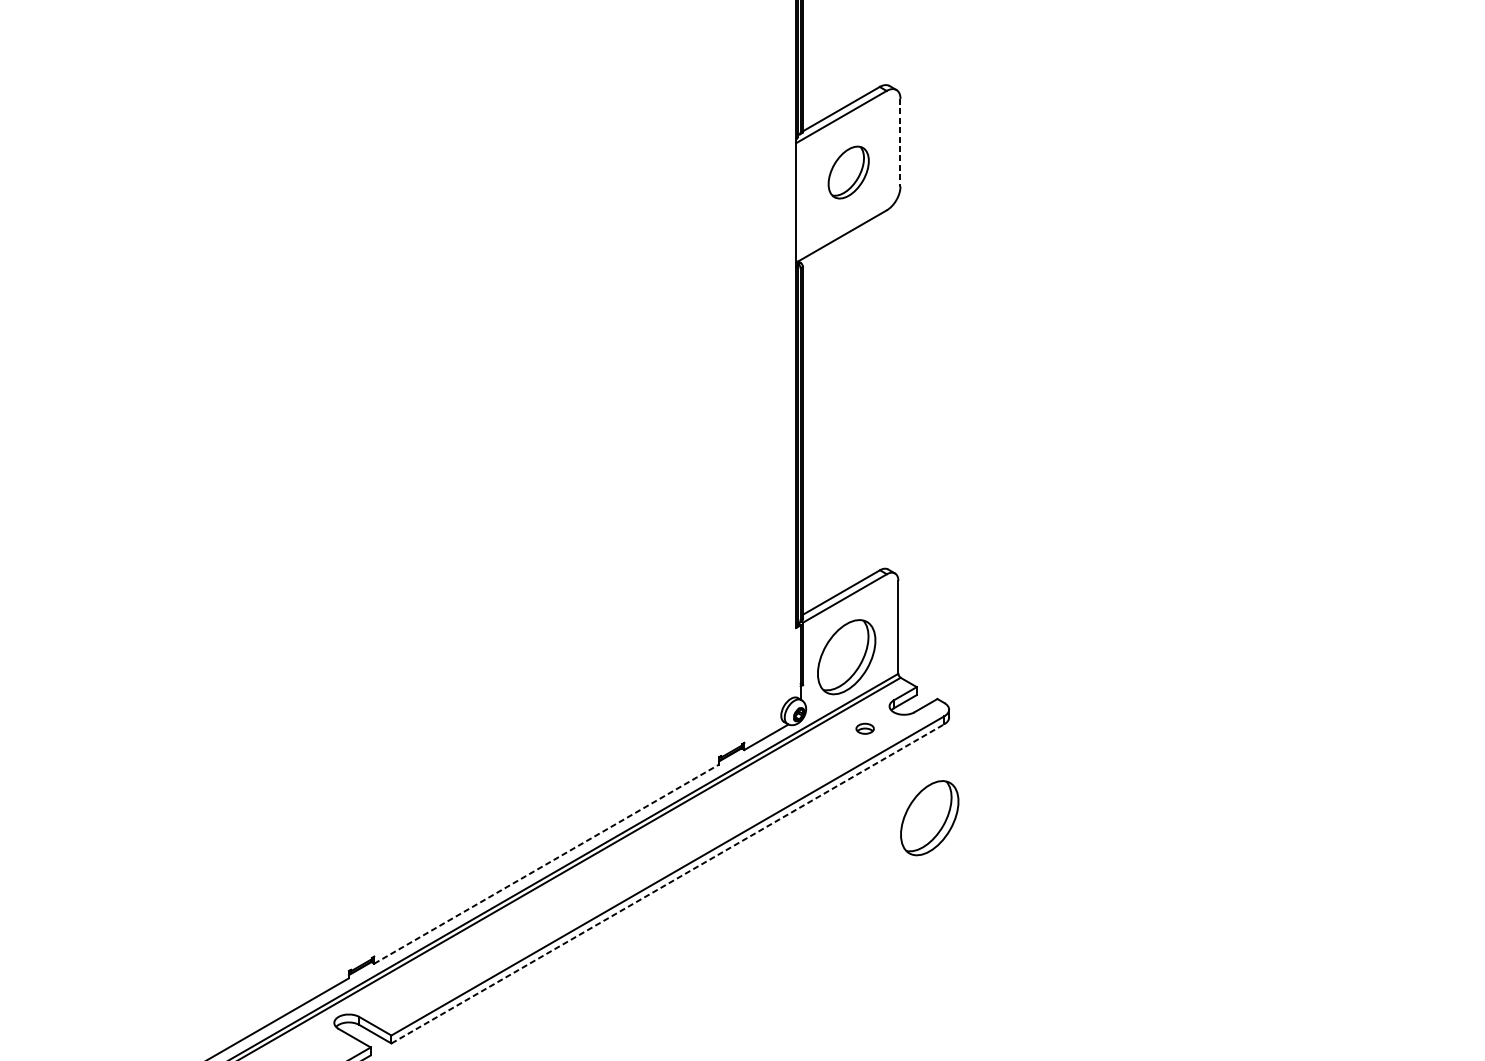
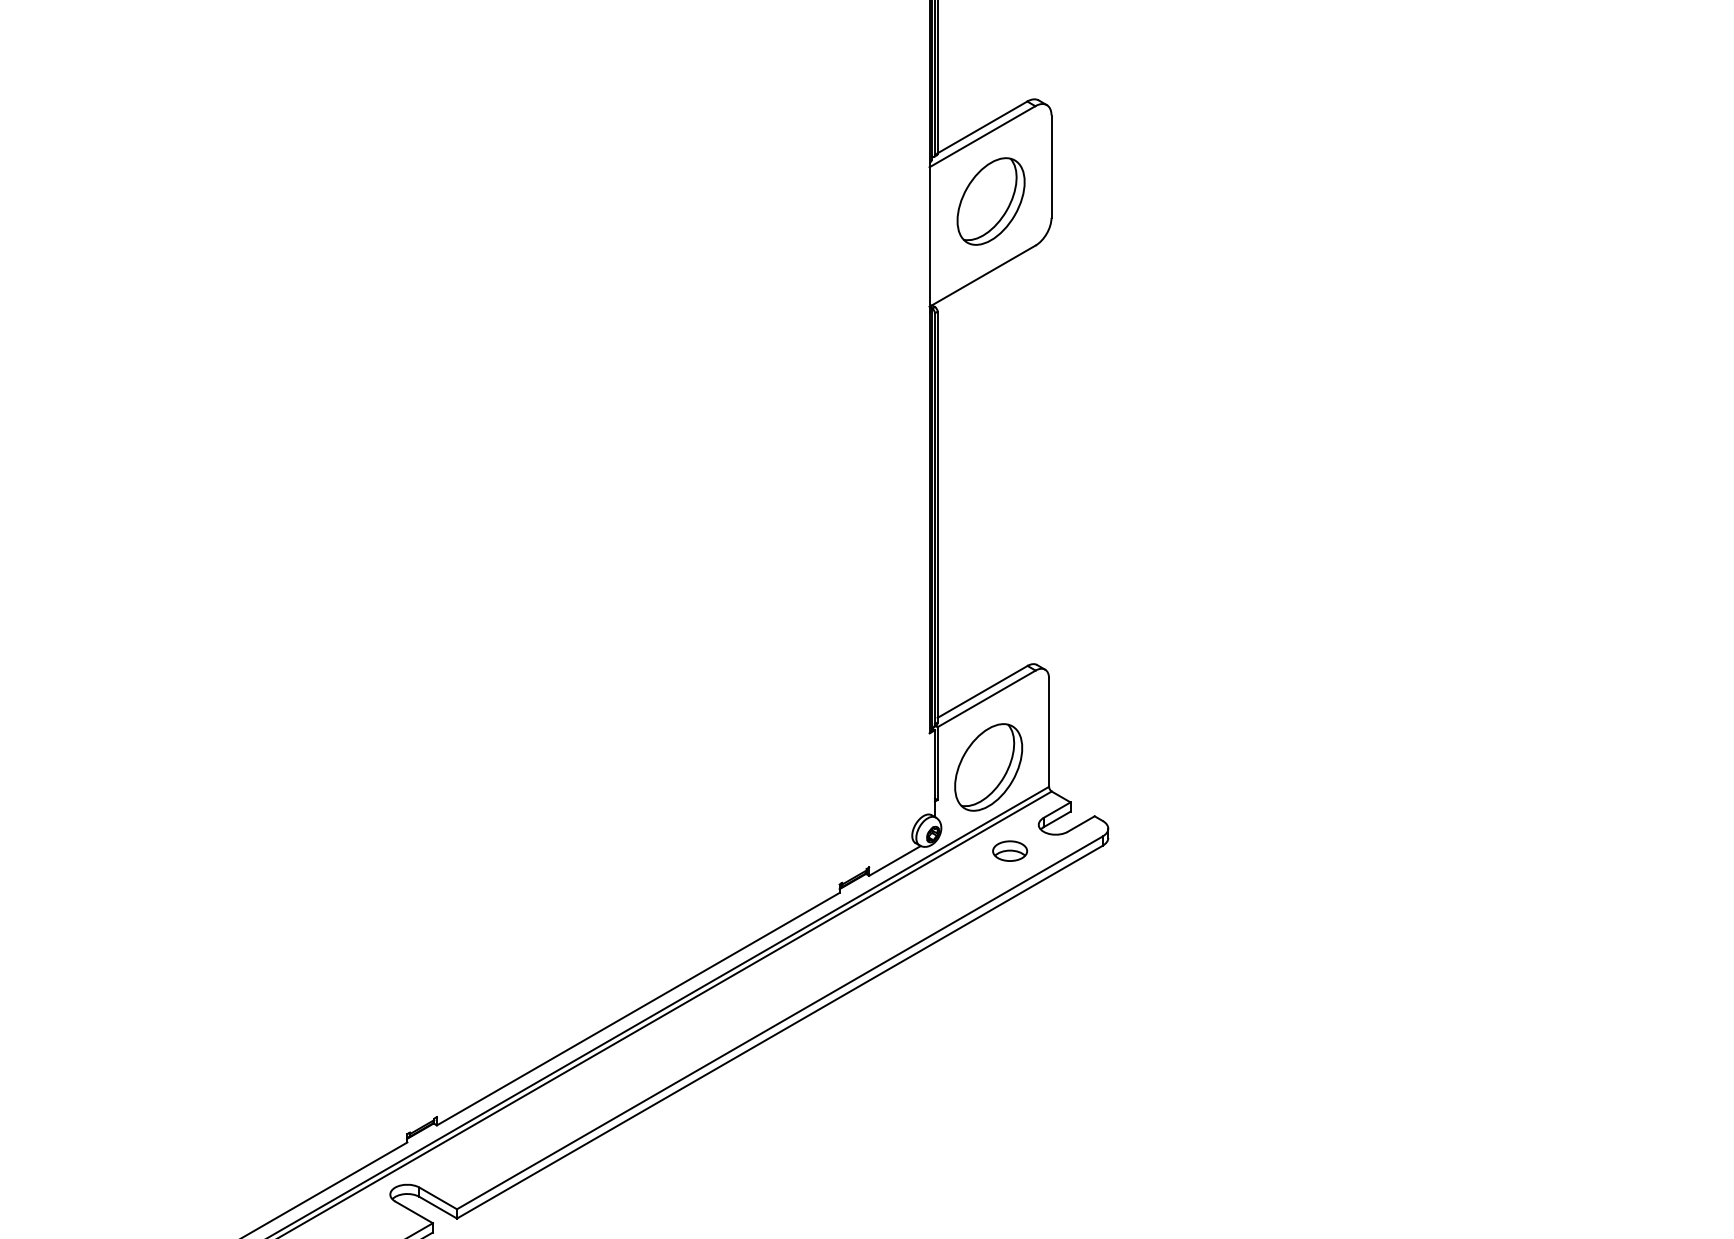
line: (900, 143) -> (1051, 167), dashed -> solid
part: (848, 172) -> (990, 201), size x1.43
part: (865, 728) -> (1010, 850), size x1.67
part: (929, 818) -> (1085, 955), removed
line: (546, 864) -> (638, 1009), dashed -> solid
line: (667, 884) -> (779, 1032), dashed -> solid

